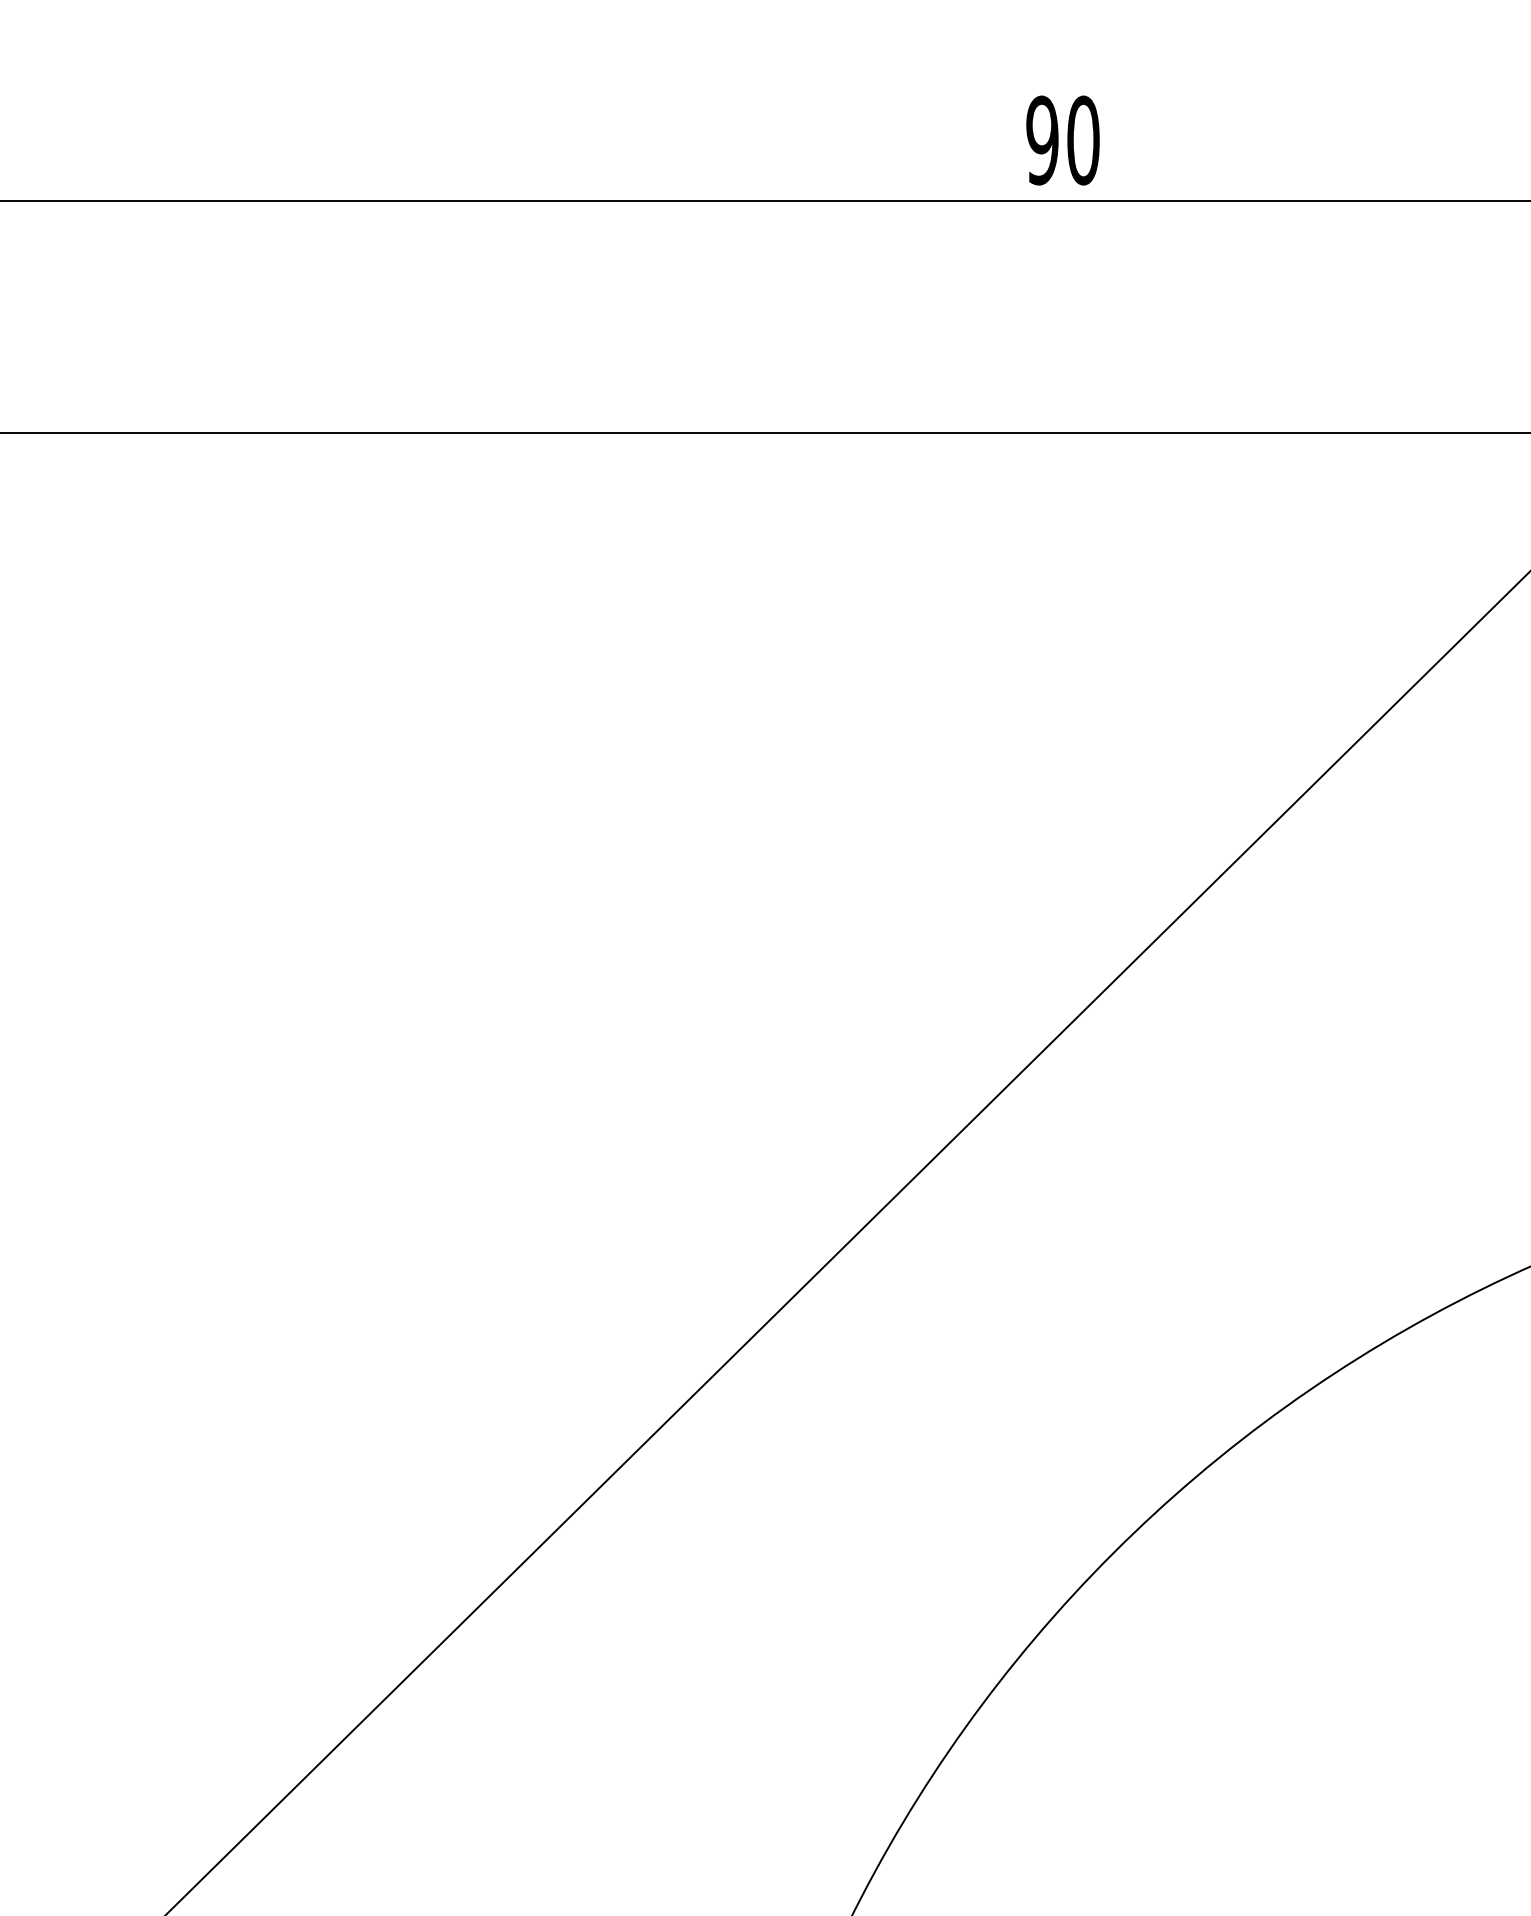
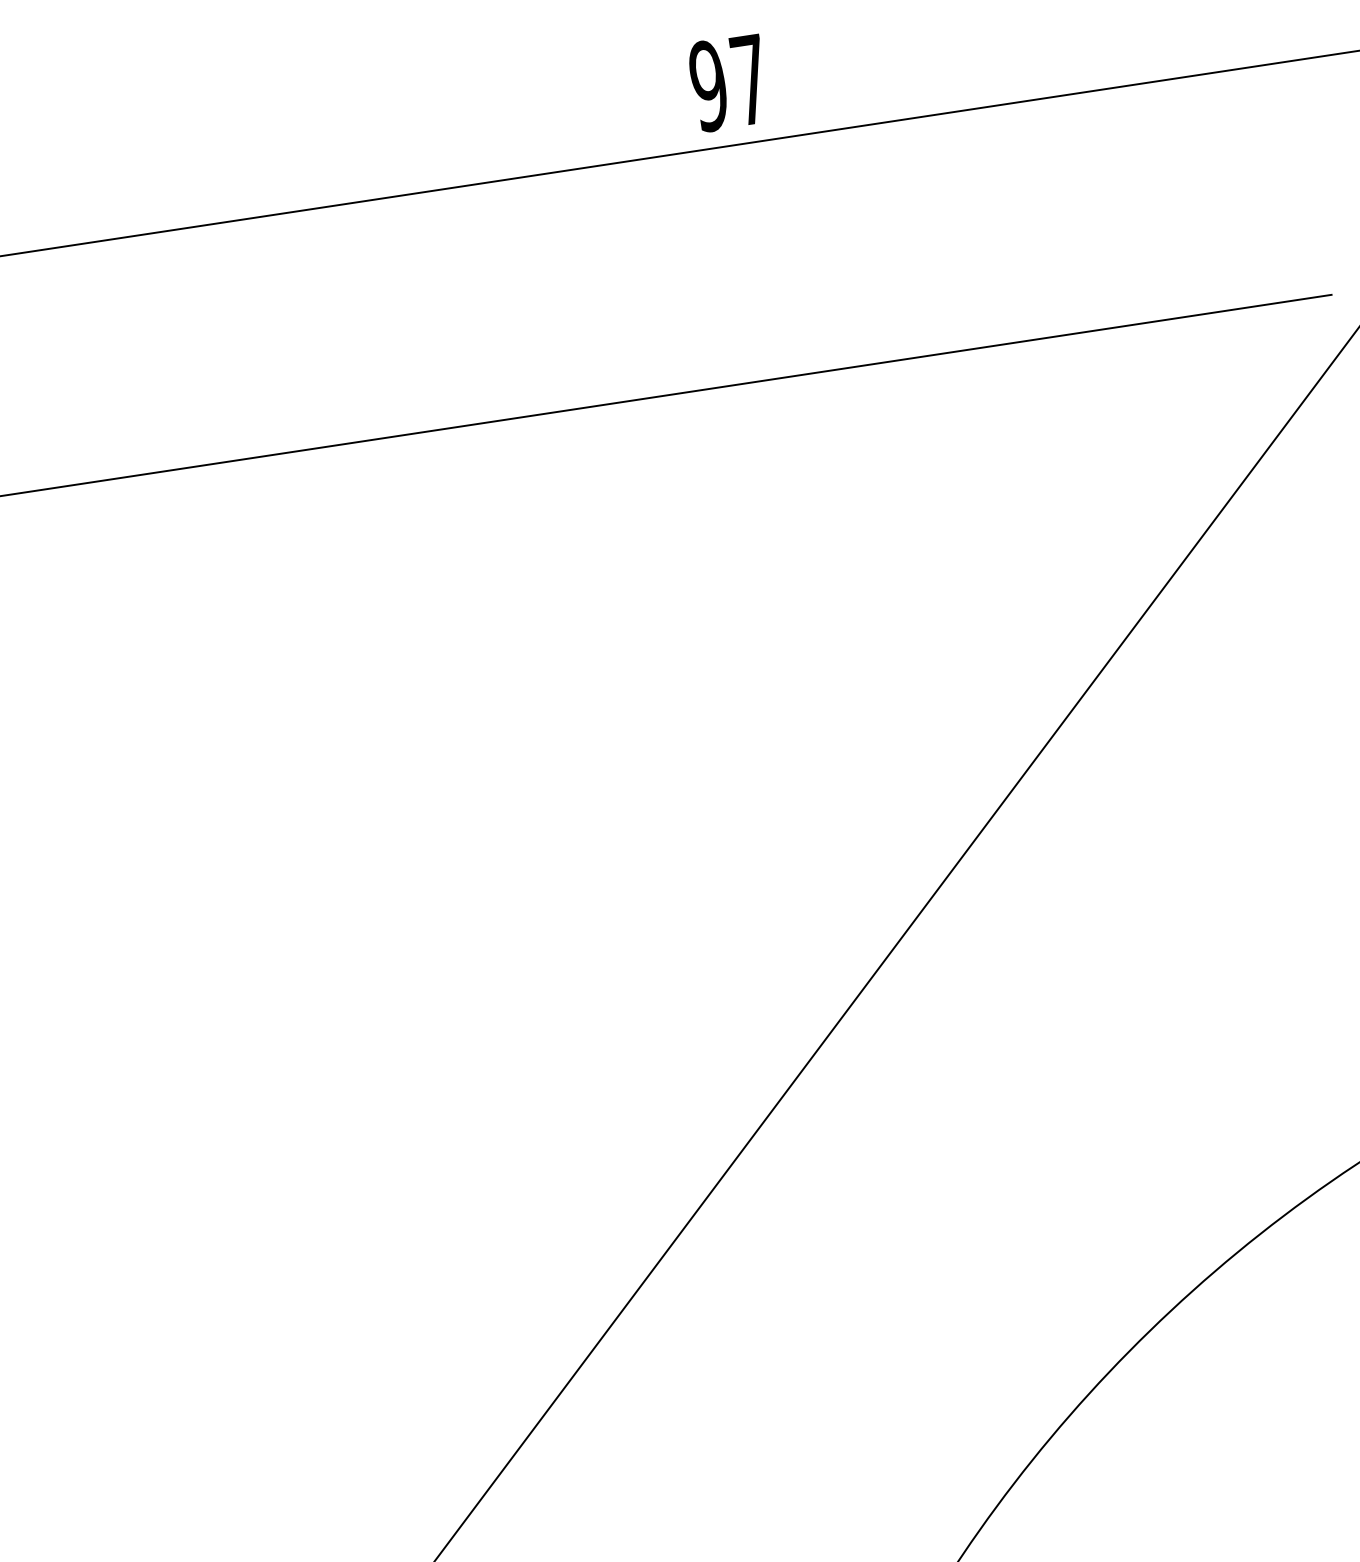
text: (1083, 140) -> (750, 79), 90 -> 97

